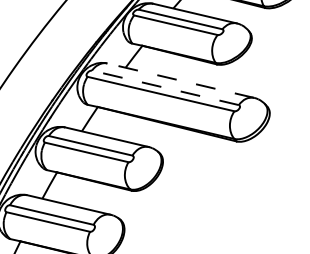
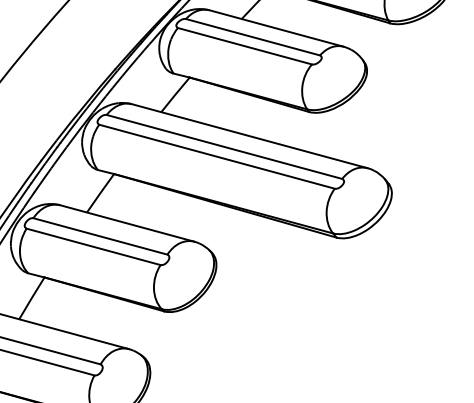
line: (180, 80) -> (249, 135), dashed -> solid
line: (164, 87) -> (223, 146), dashed -> solid

